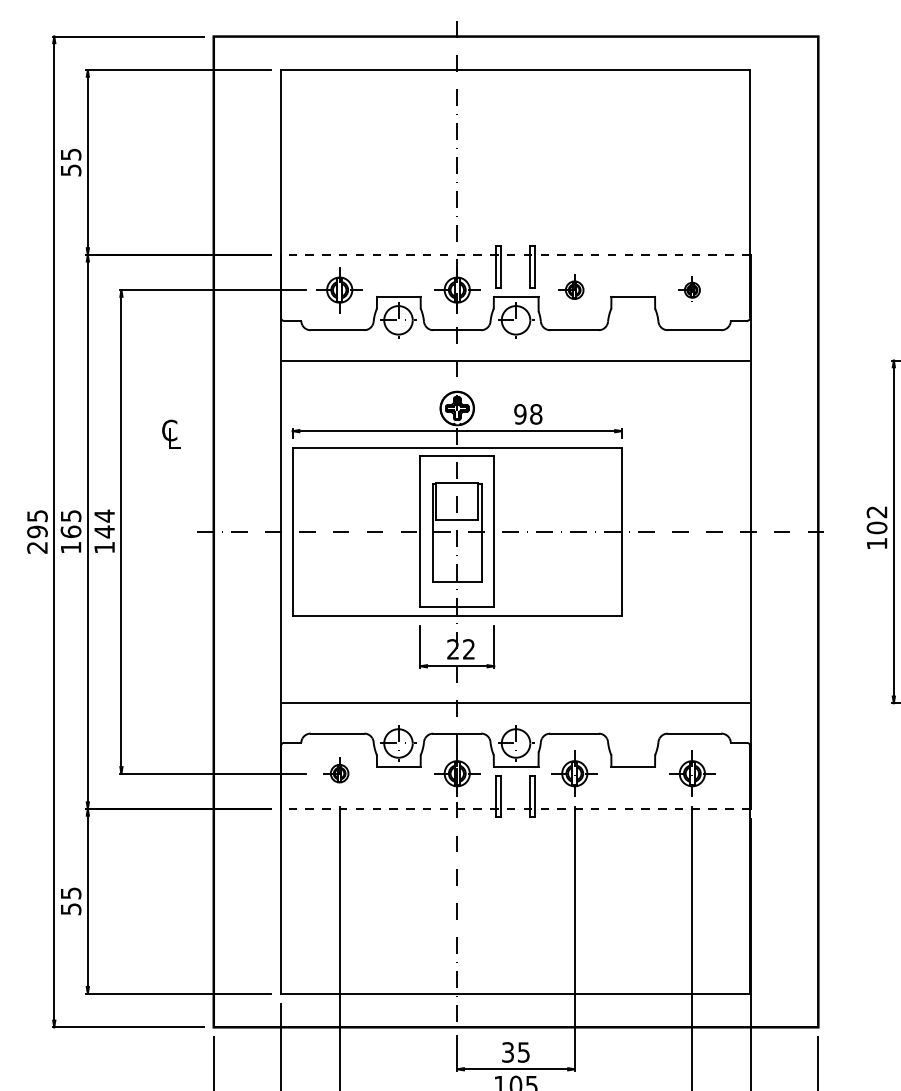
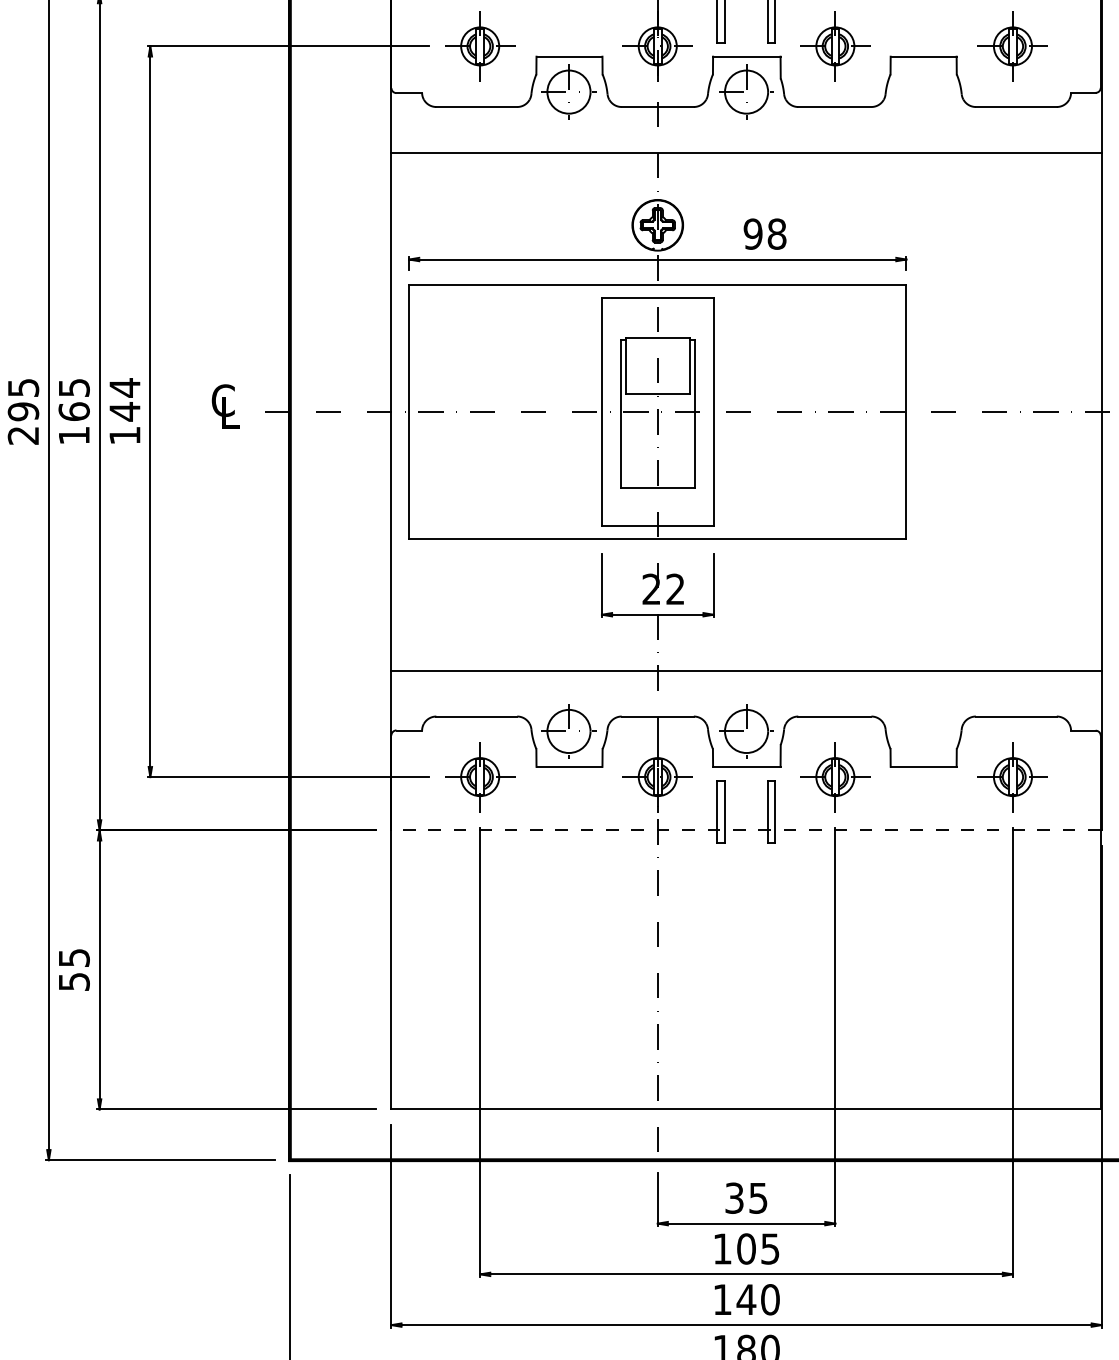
part: (574, 290) -> (834, 47), size x1.43
part: (692, 290) -> (1013, 47), size x1.67
text: (171, 433) -> (225, 405), moved
part: (339, 773) -> (479, 776), size x1.43

